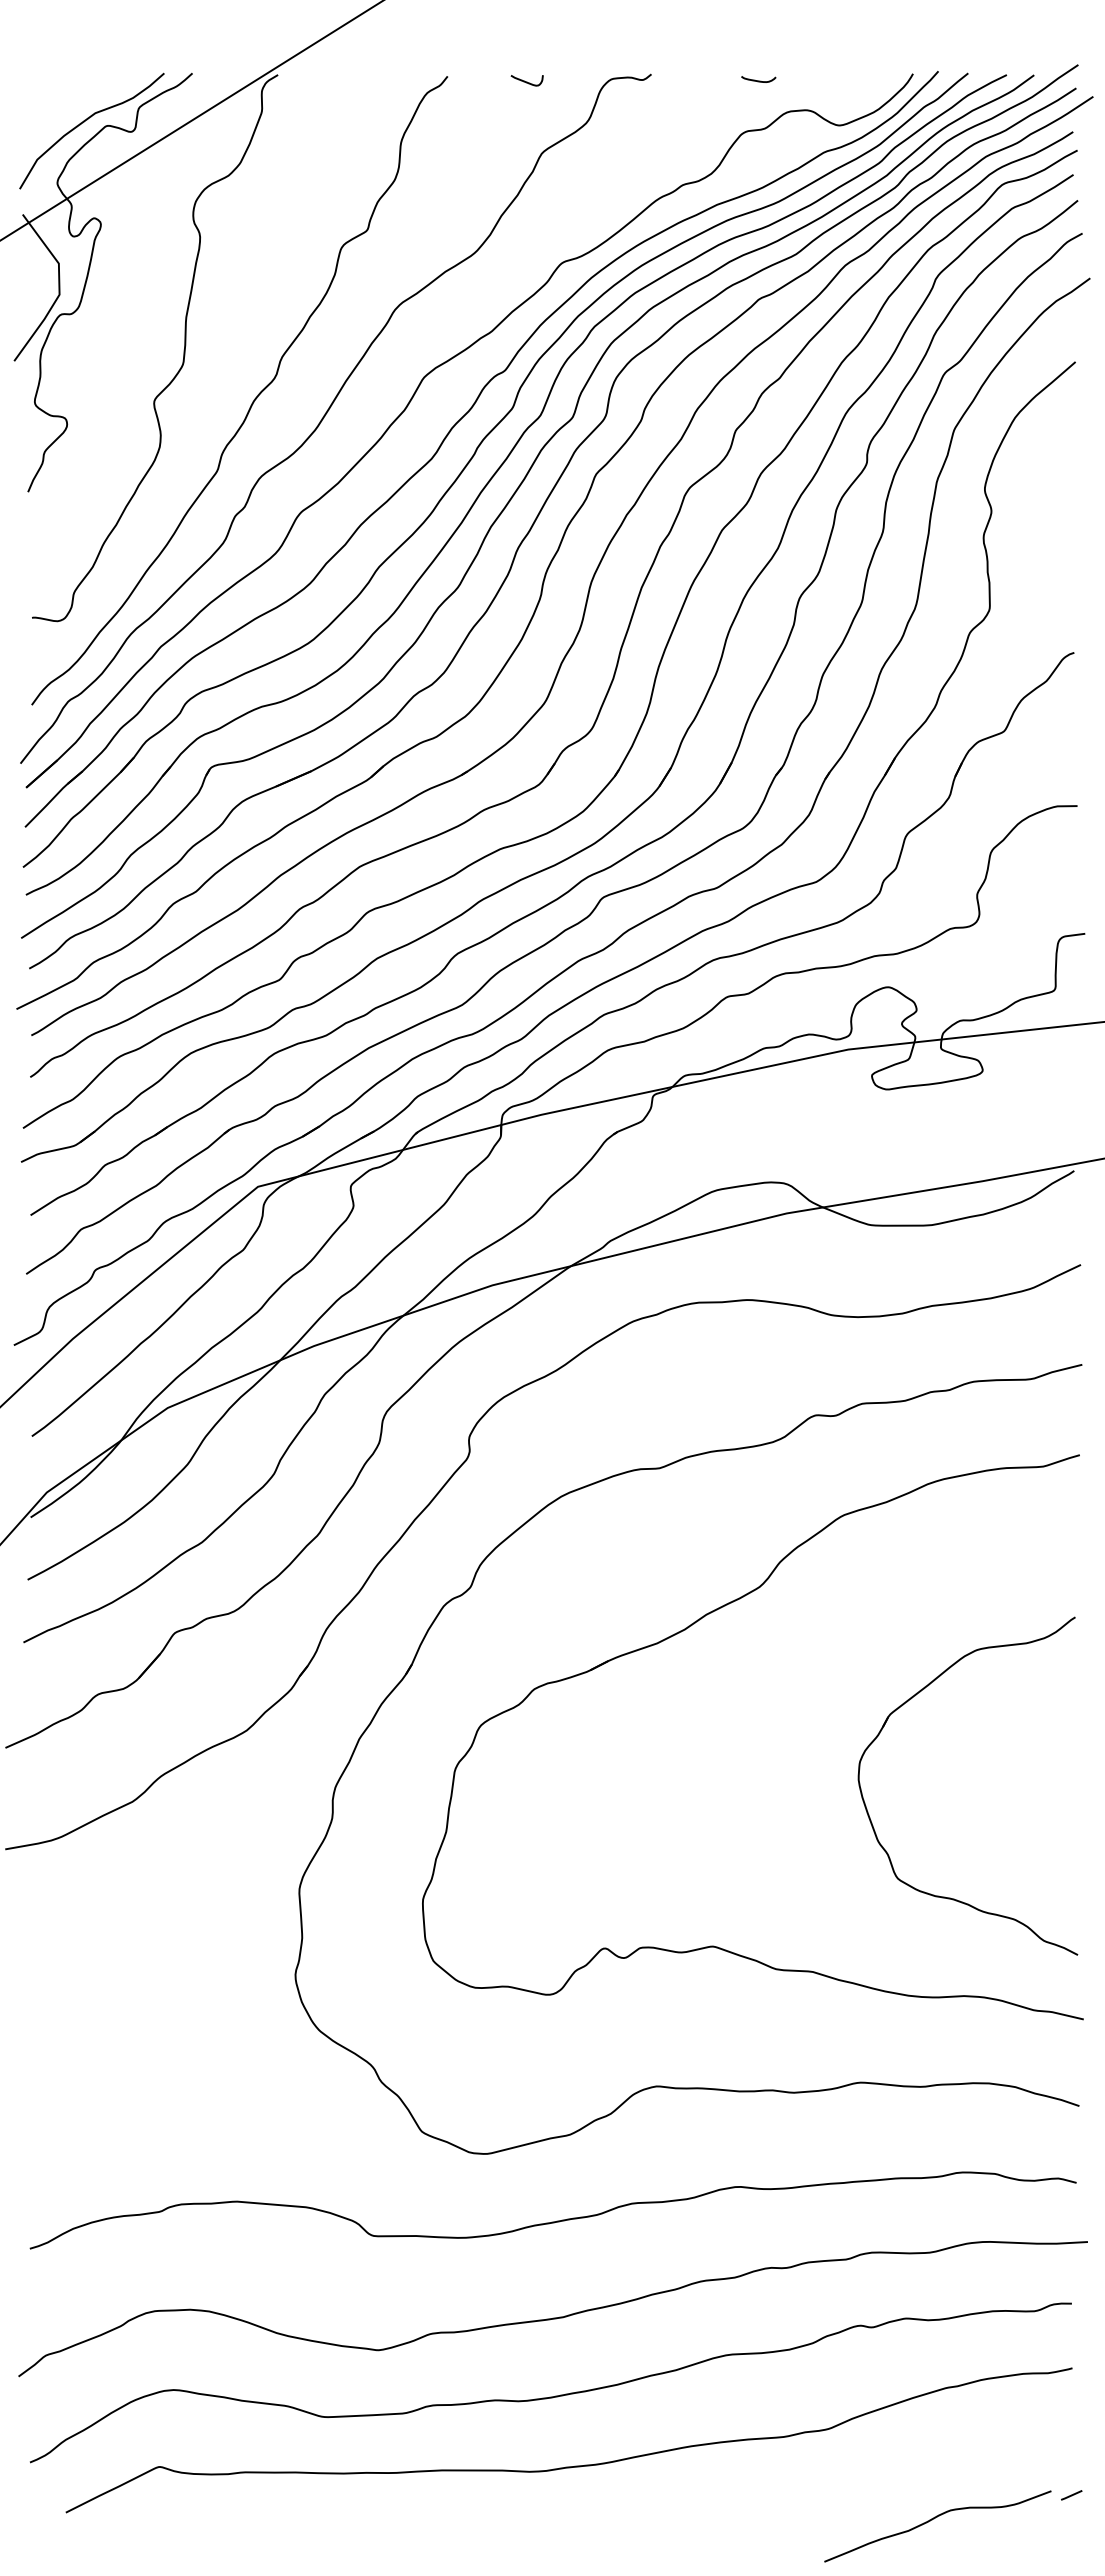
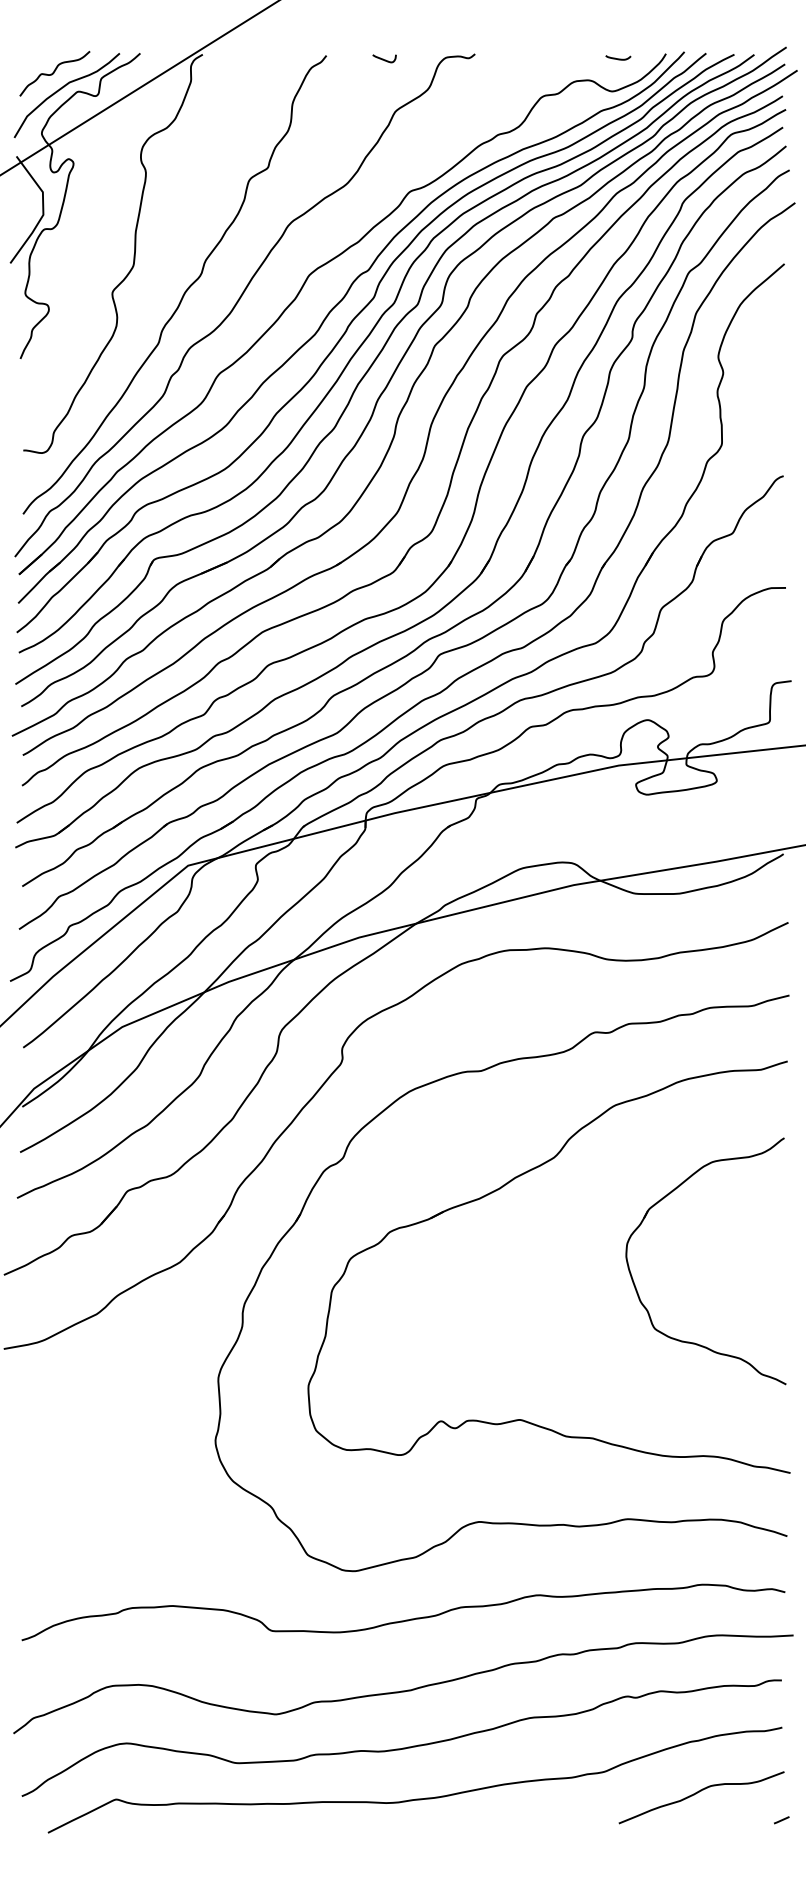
curve: (758, 80) -> (618, 58), moved
curve: (74, 100) -> (54, 73), added
part: (879, 1735) -> (641, 1224), moved
curve: (934, 2519) -> (699, 1792), moved

